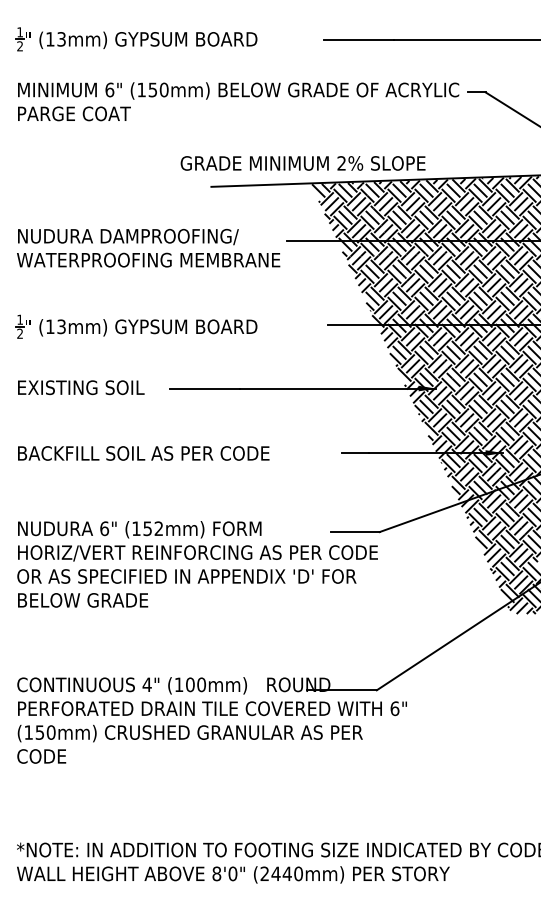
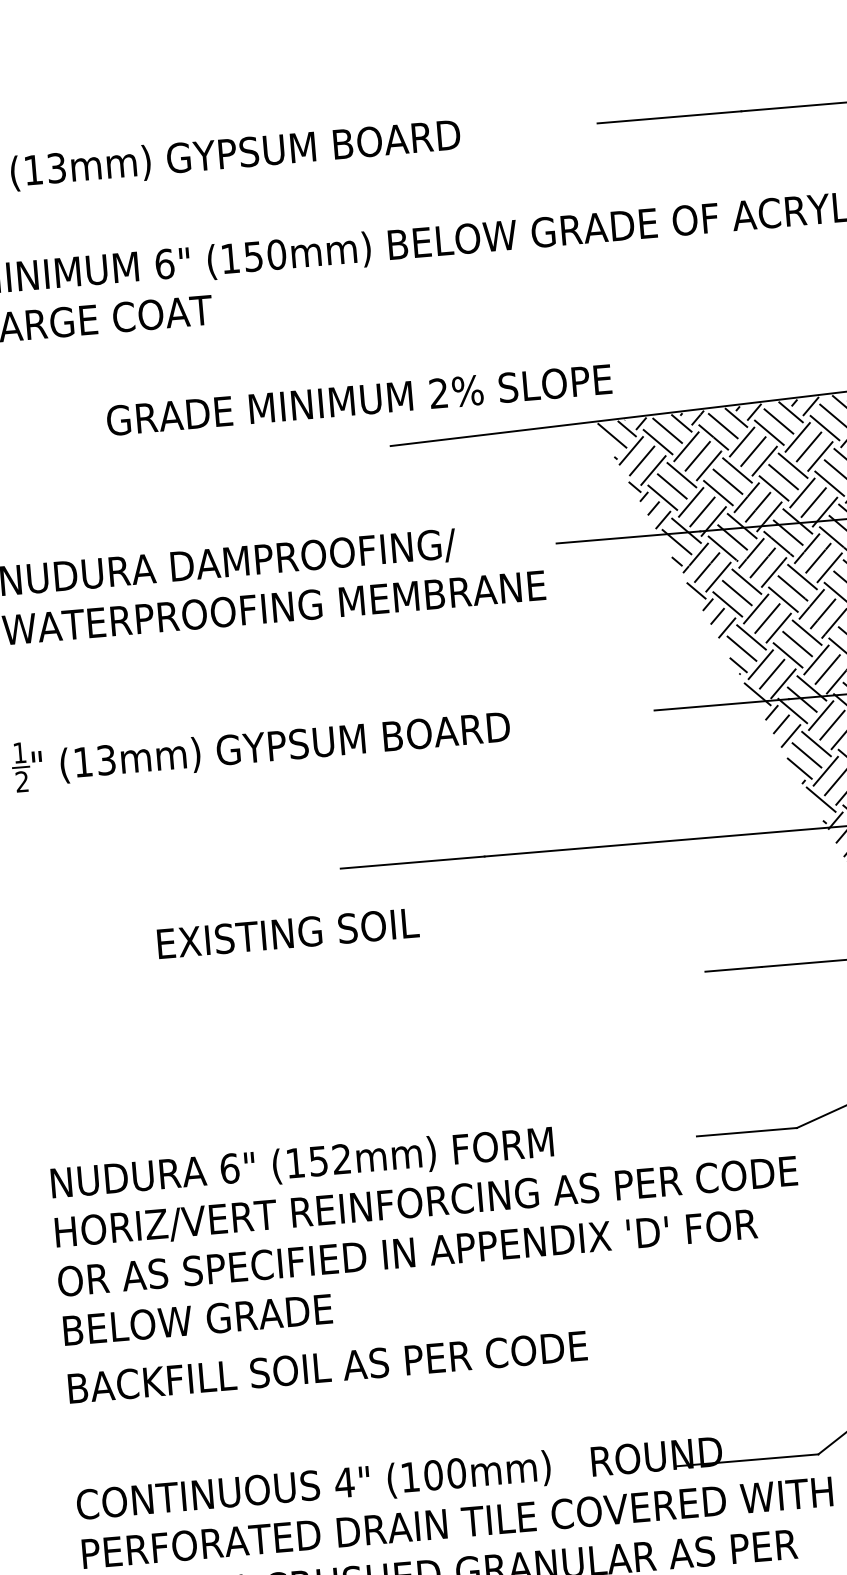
text: (302, 163) -> (358, 400), moved
text: (81, 387) -> (288, 932), moved
text: (143, 453) -> (327, 1367), moved

